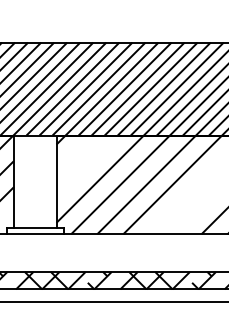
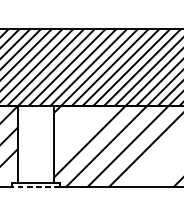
line: (35, 234) -> (36, 187), solid -> dashed

